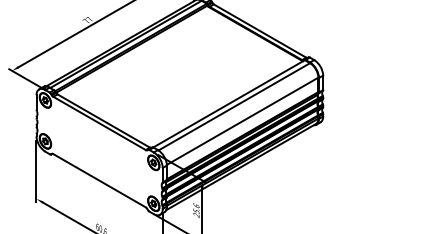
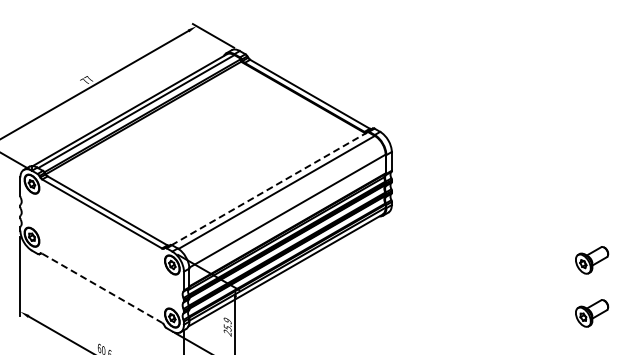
line: (228, 103) -> (269, 188), solid -> dashed
line: (99, 180) -> (102, 288), solid -> dashed
text: (196, 205) -> (227, 320), 25.6 -> 25.9

